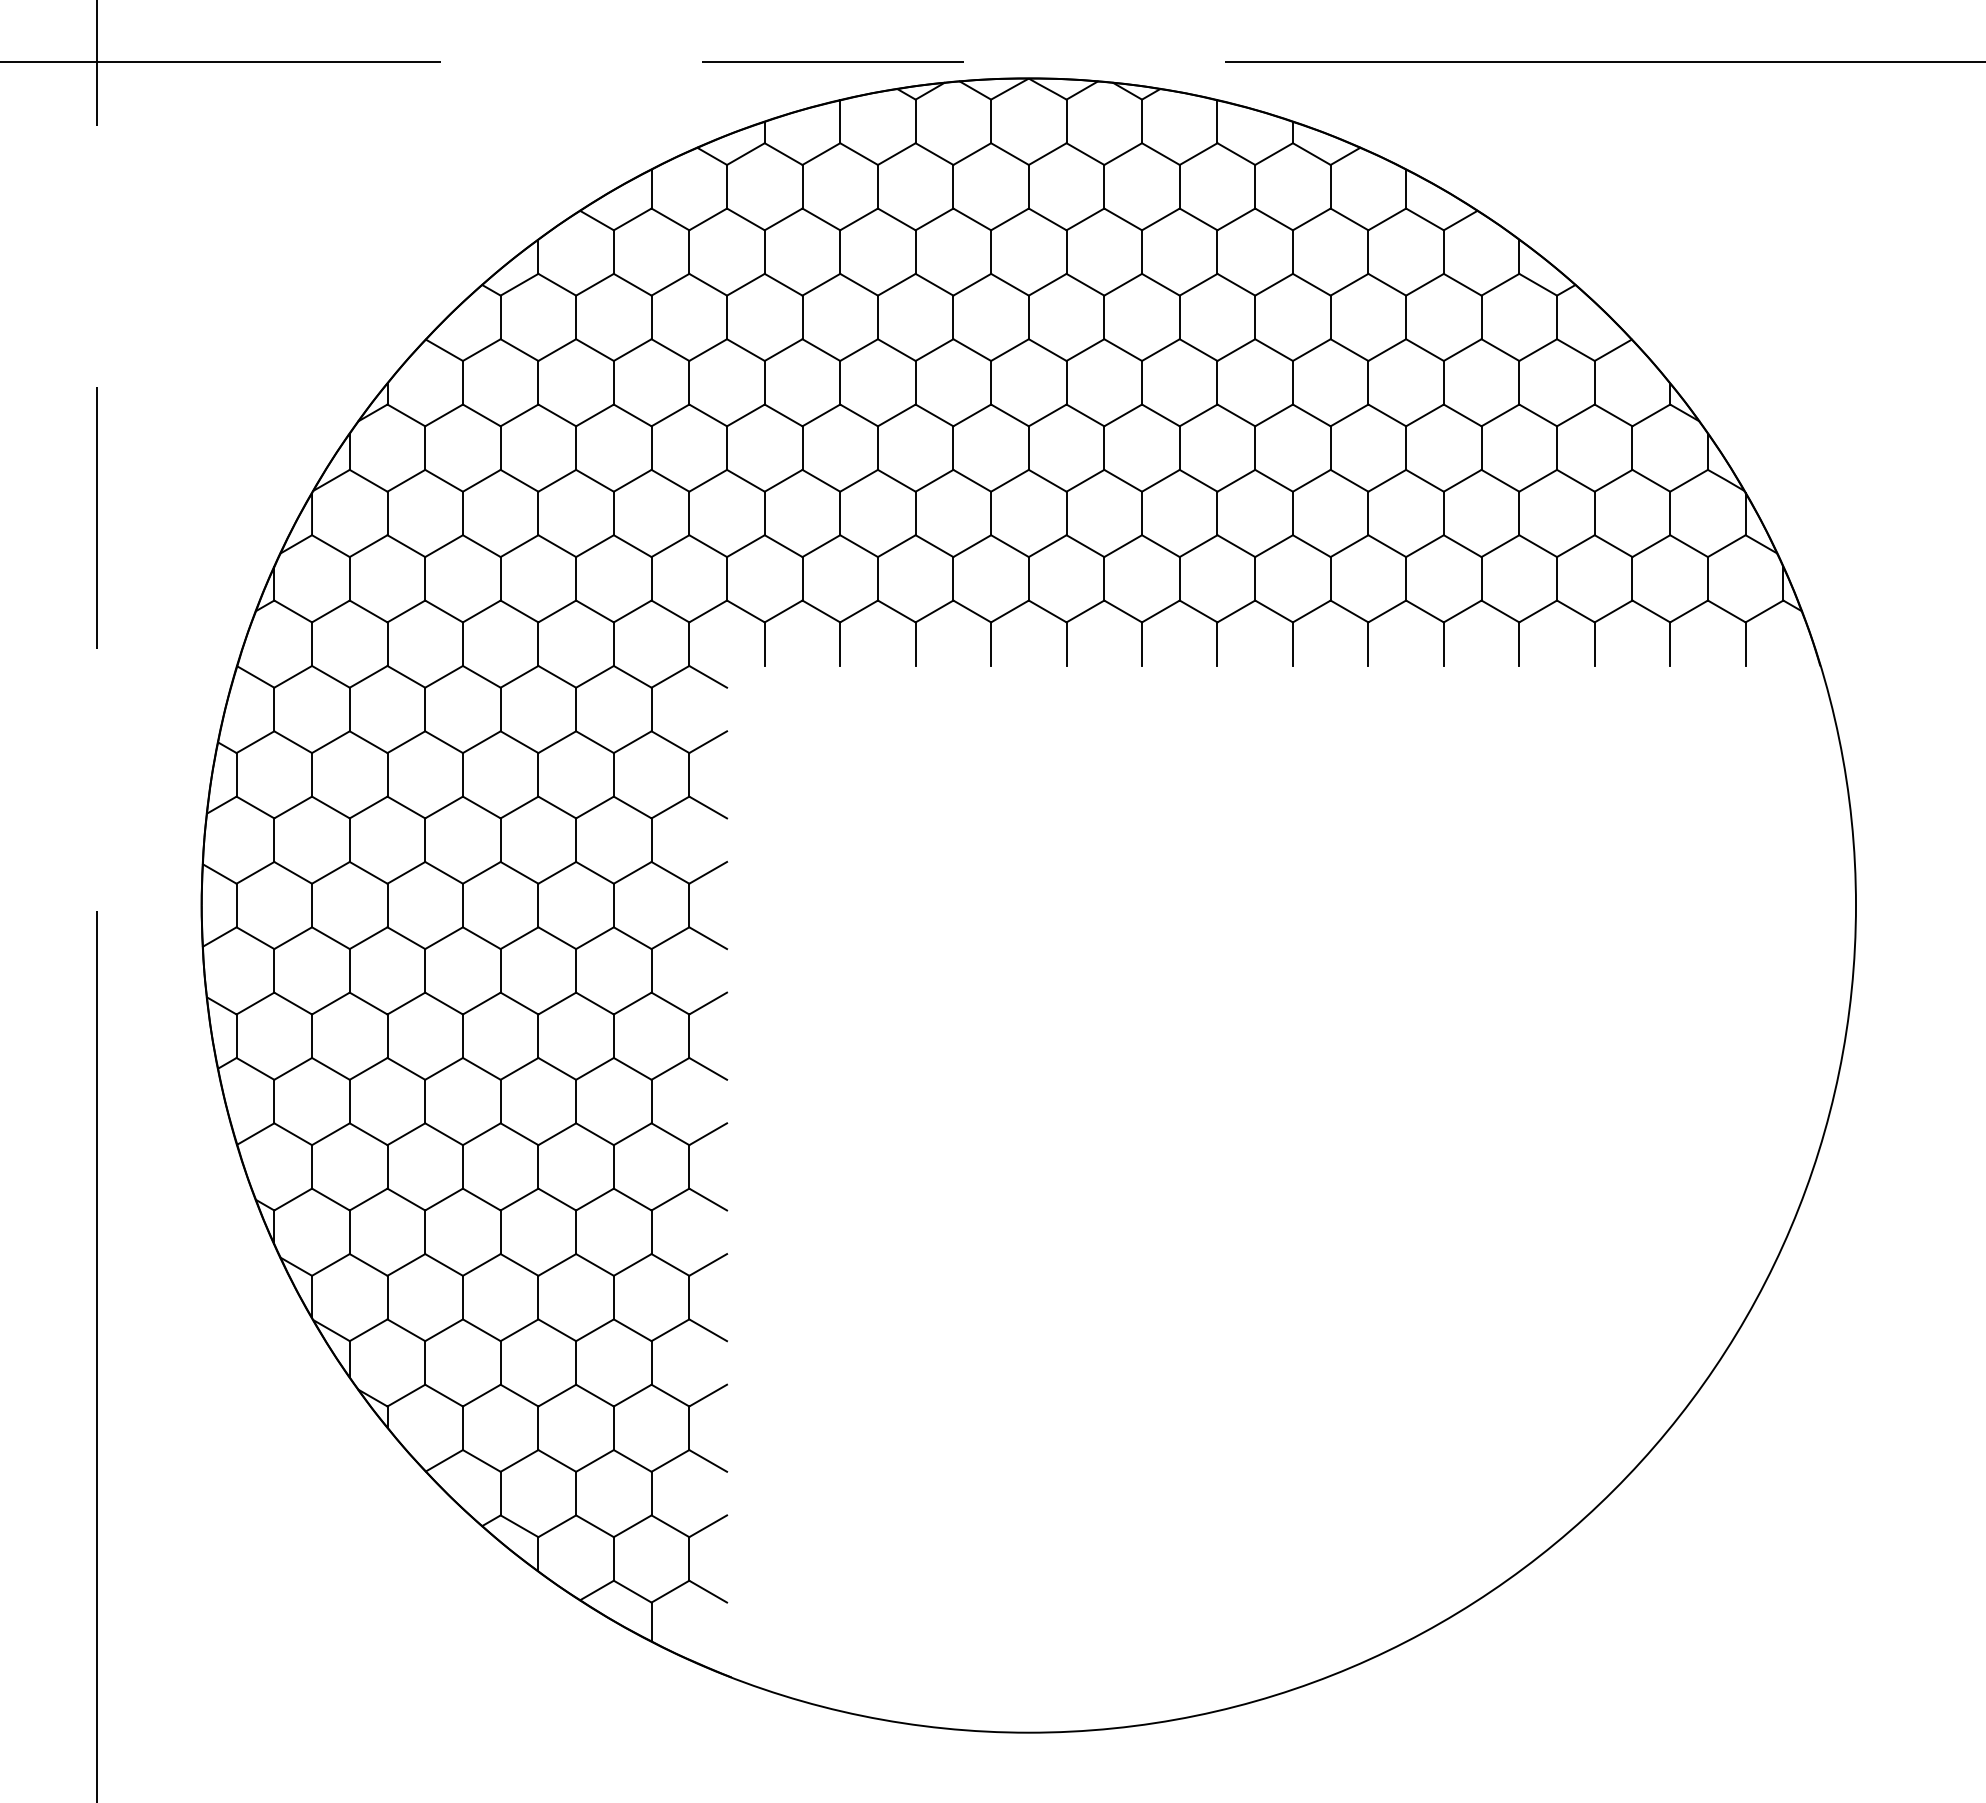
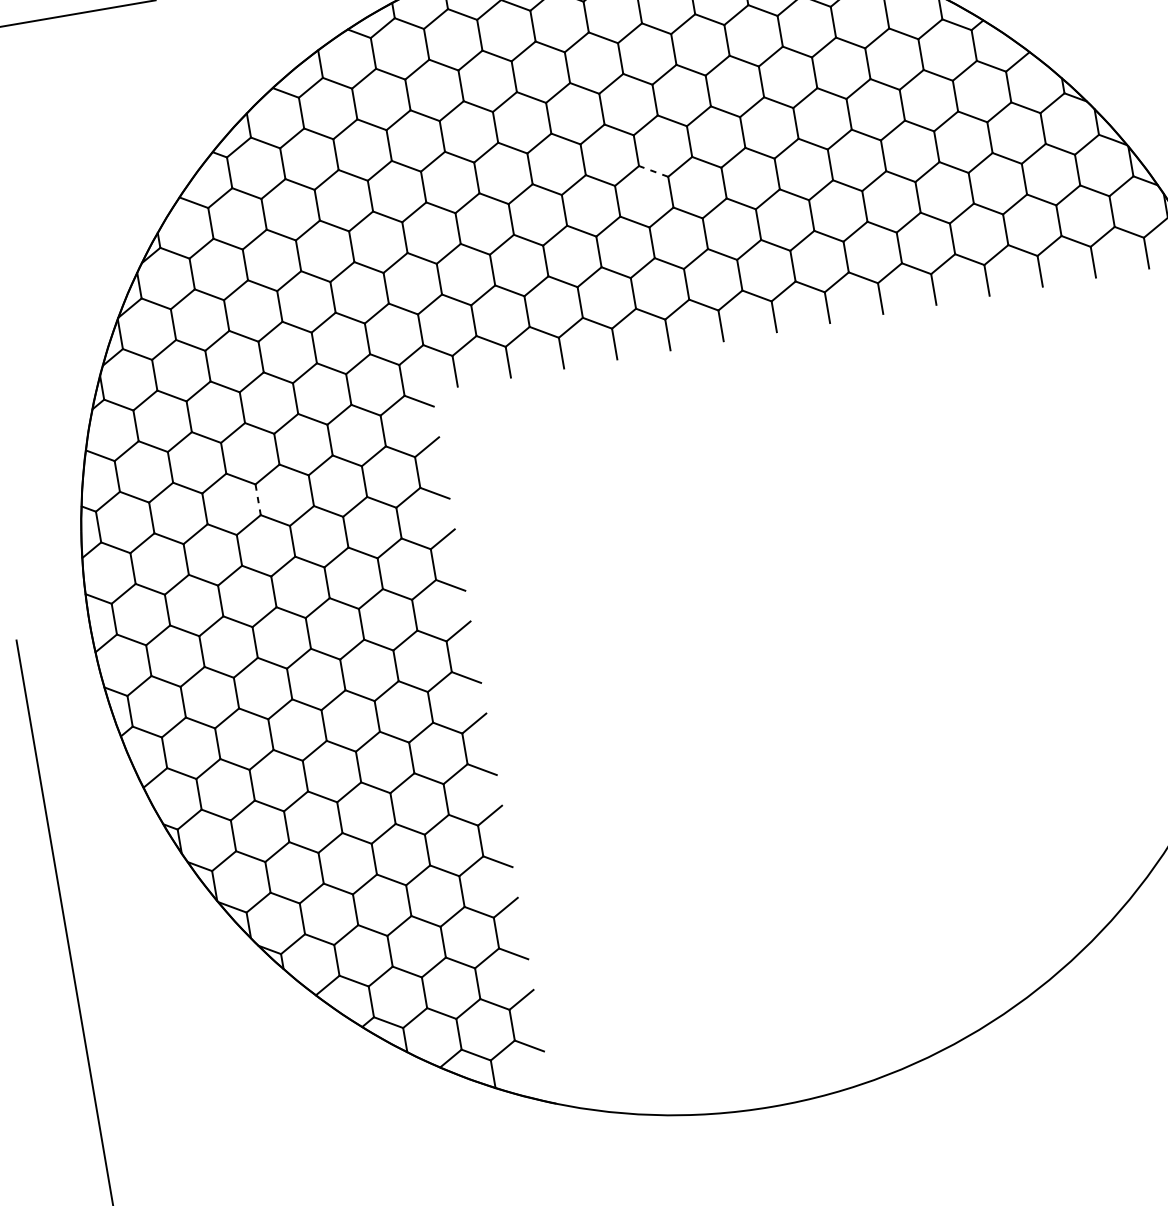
line: (1085, 415) -> (653, 171), solid -> dashed
line: (462, 774) -> (257, 499), solid -> dashed

